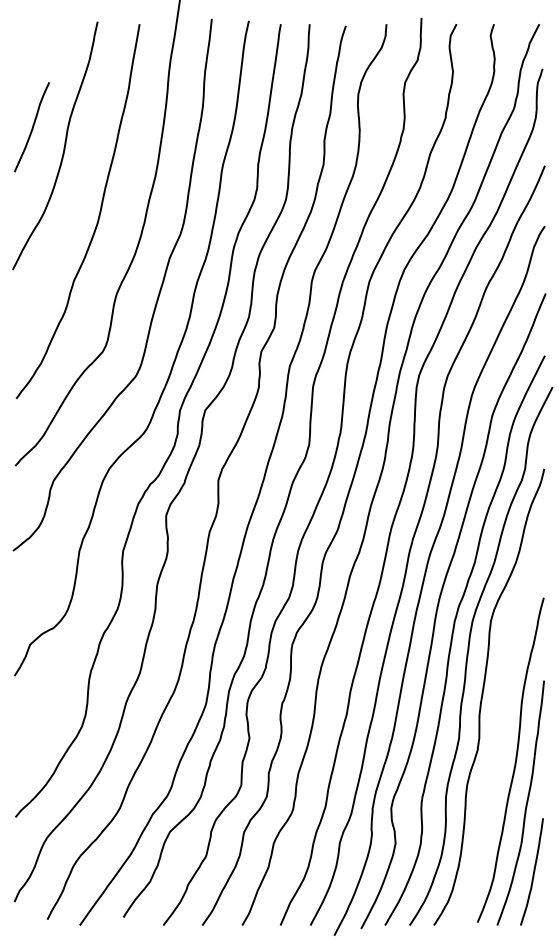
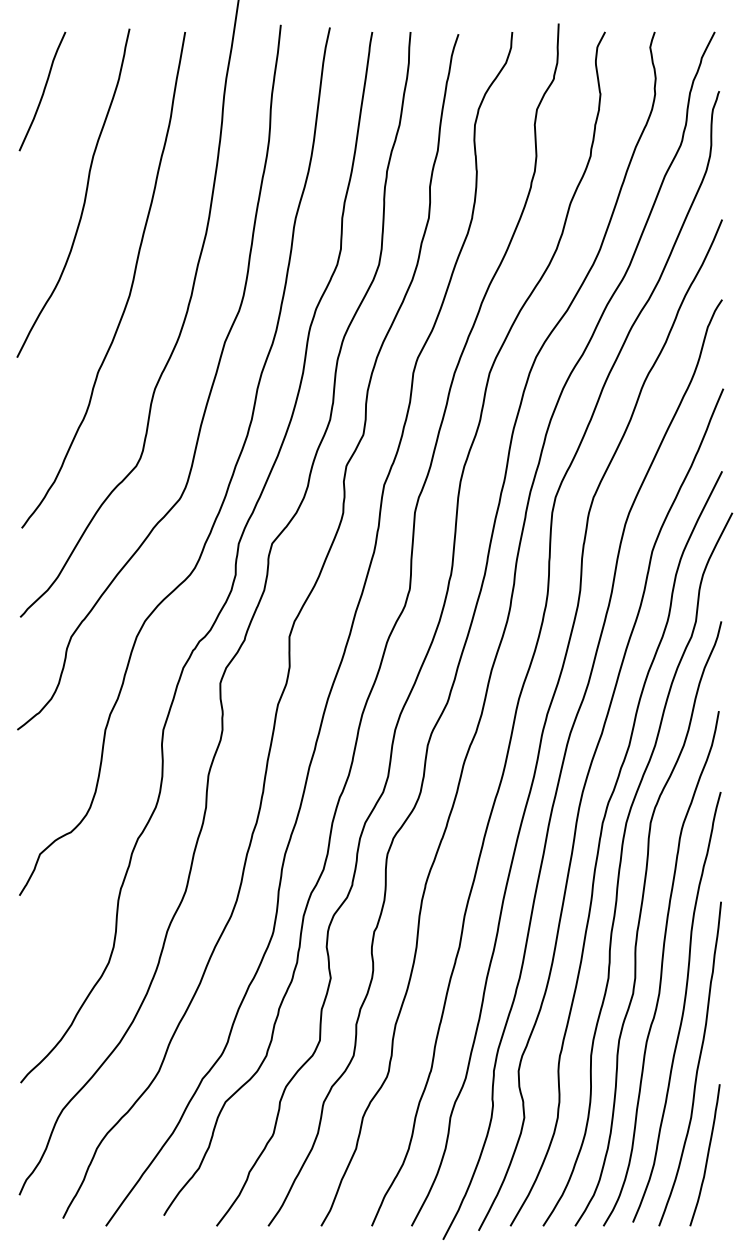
curve: (32, 127) -> (43, 91), moved
curve: (498, 730) -> (660, 968), added

